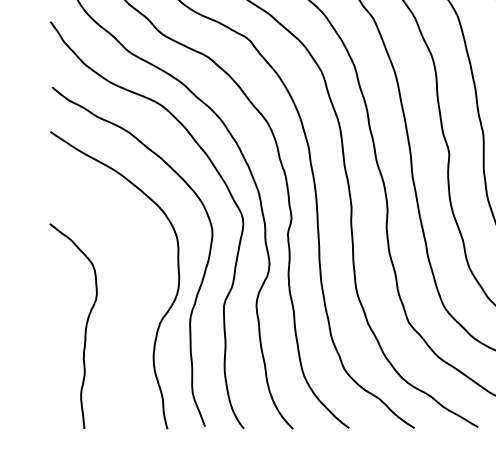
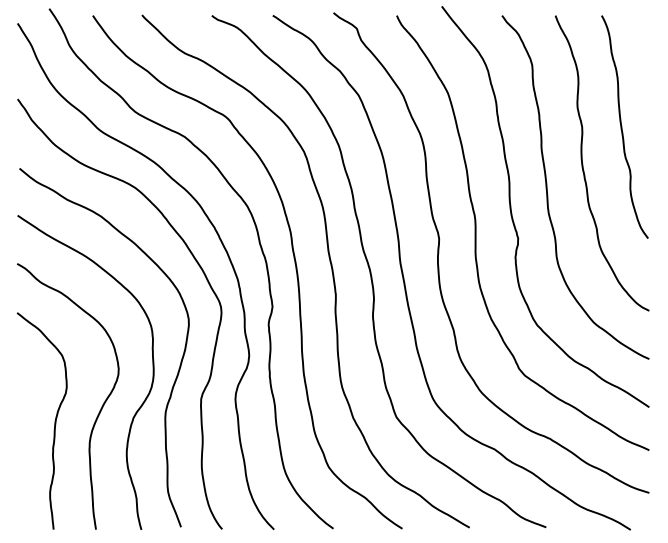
curve: (126, 318) -> (98, 412), added

